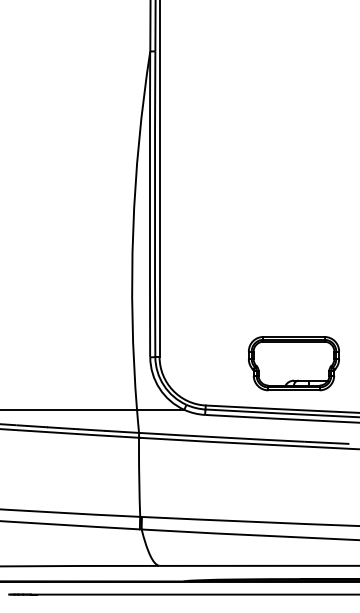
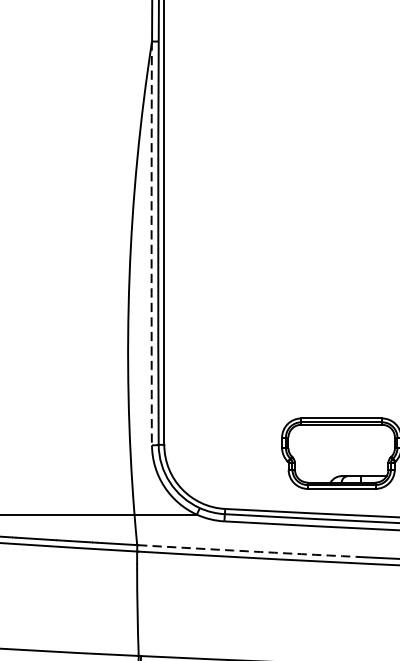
arc: (149, 204) -> (150, 243), solid -> dashed
arc: (222, 437) -> (247, 551), solid -> dashed

